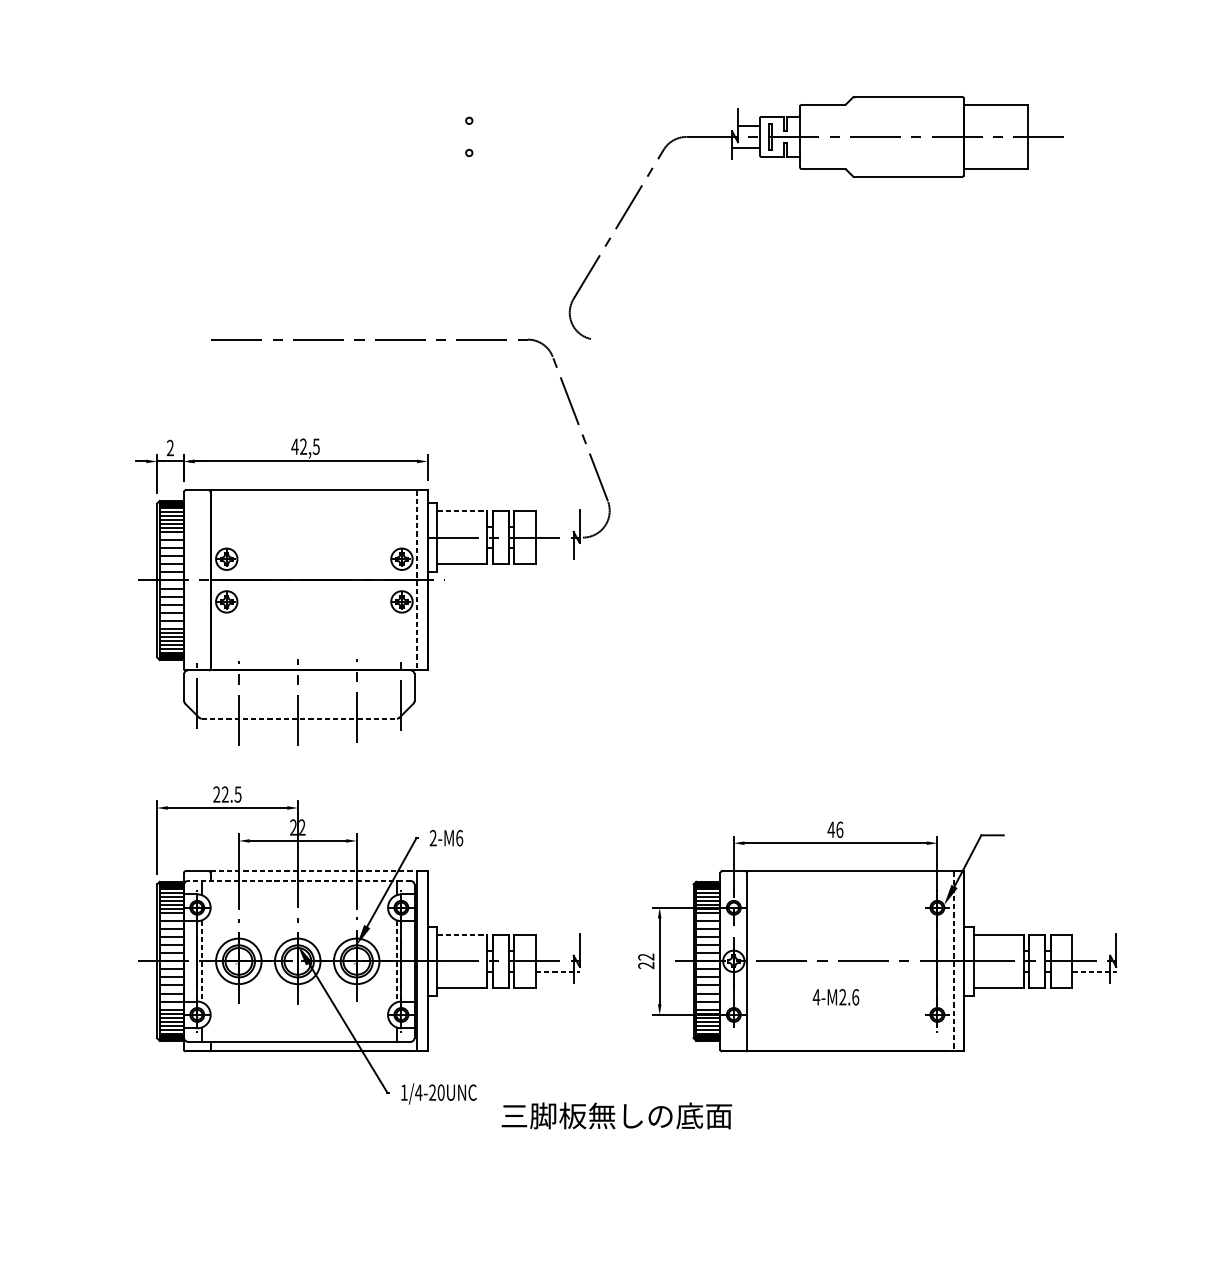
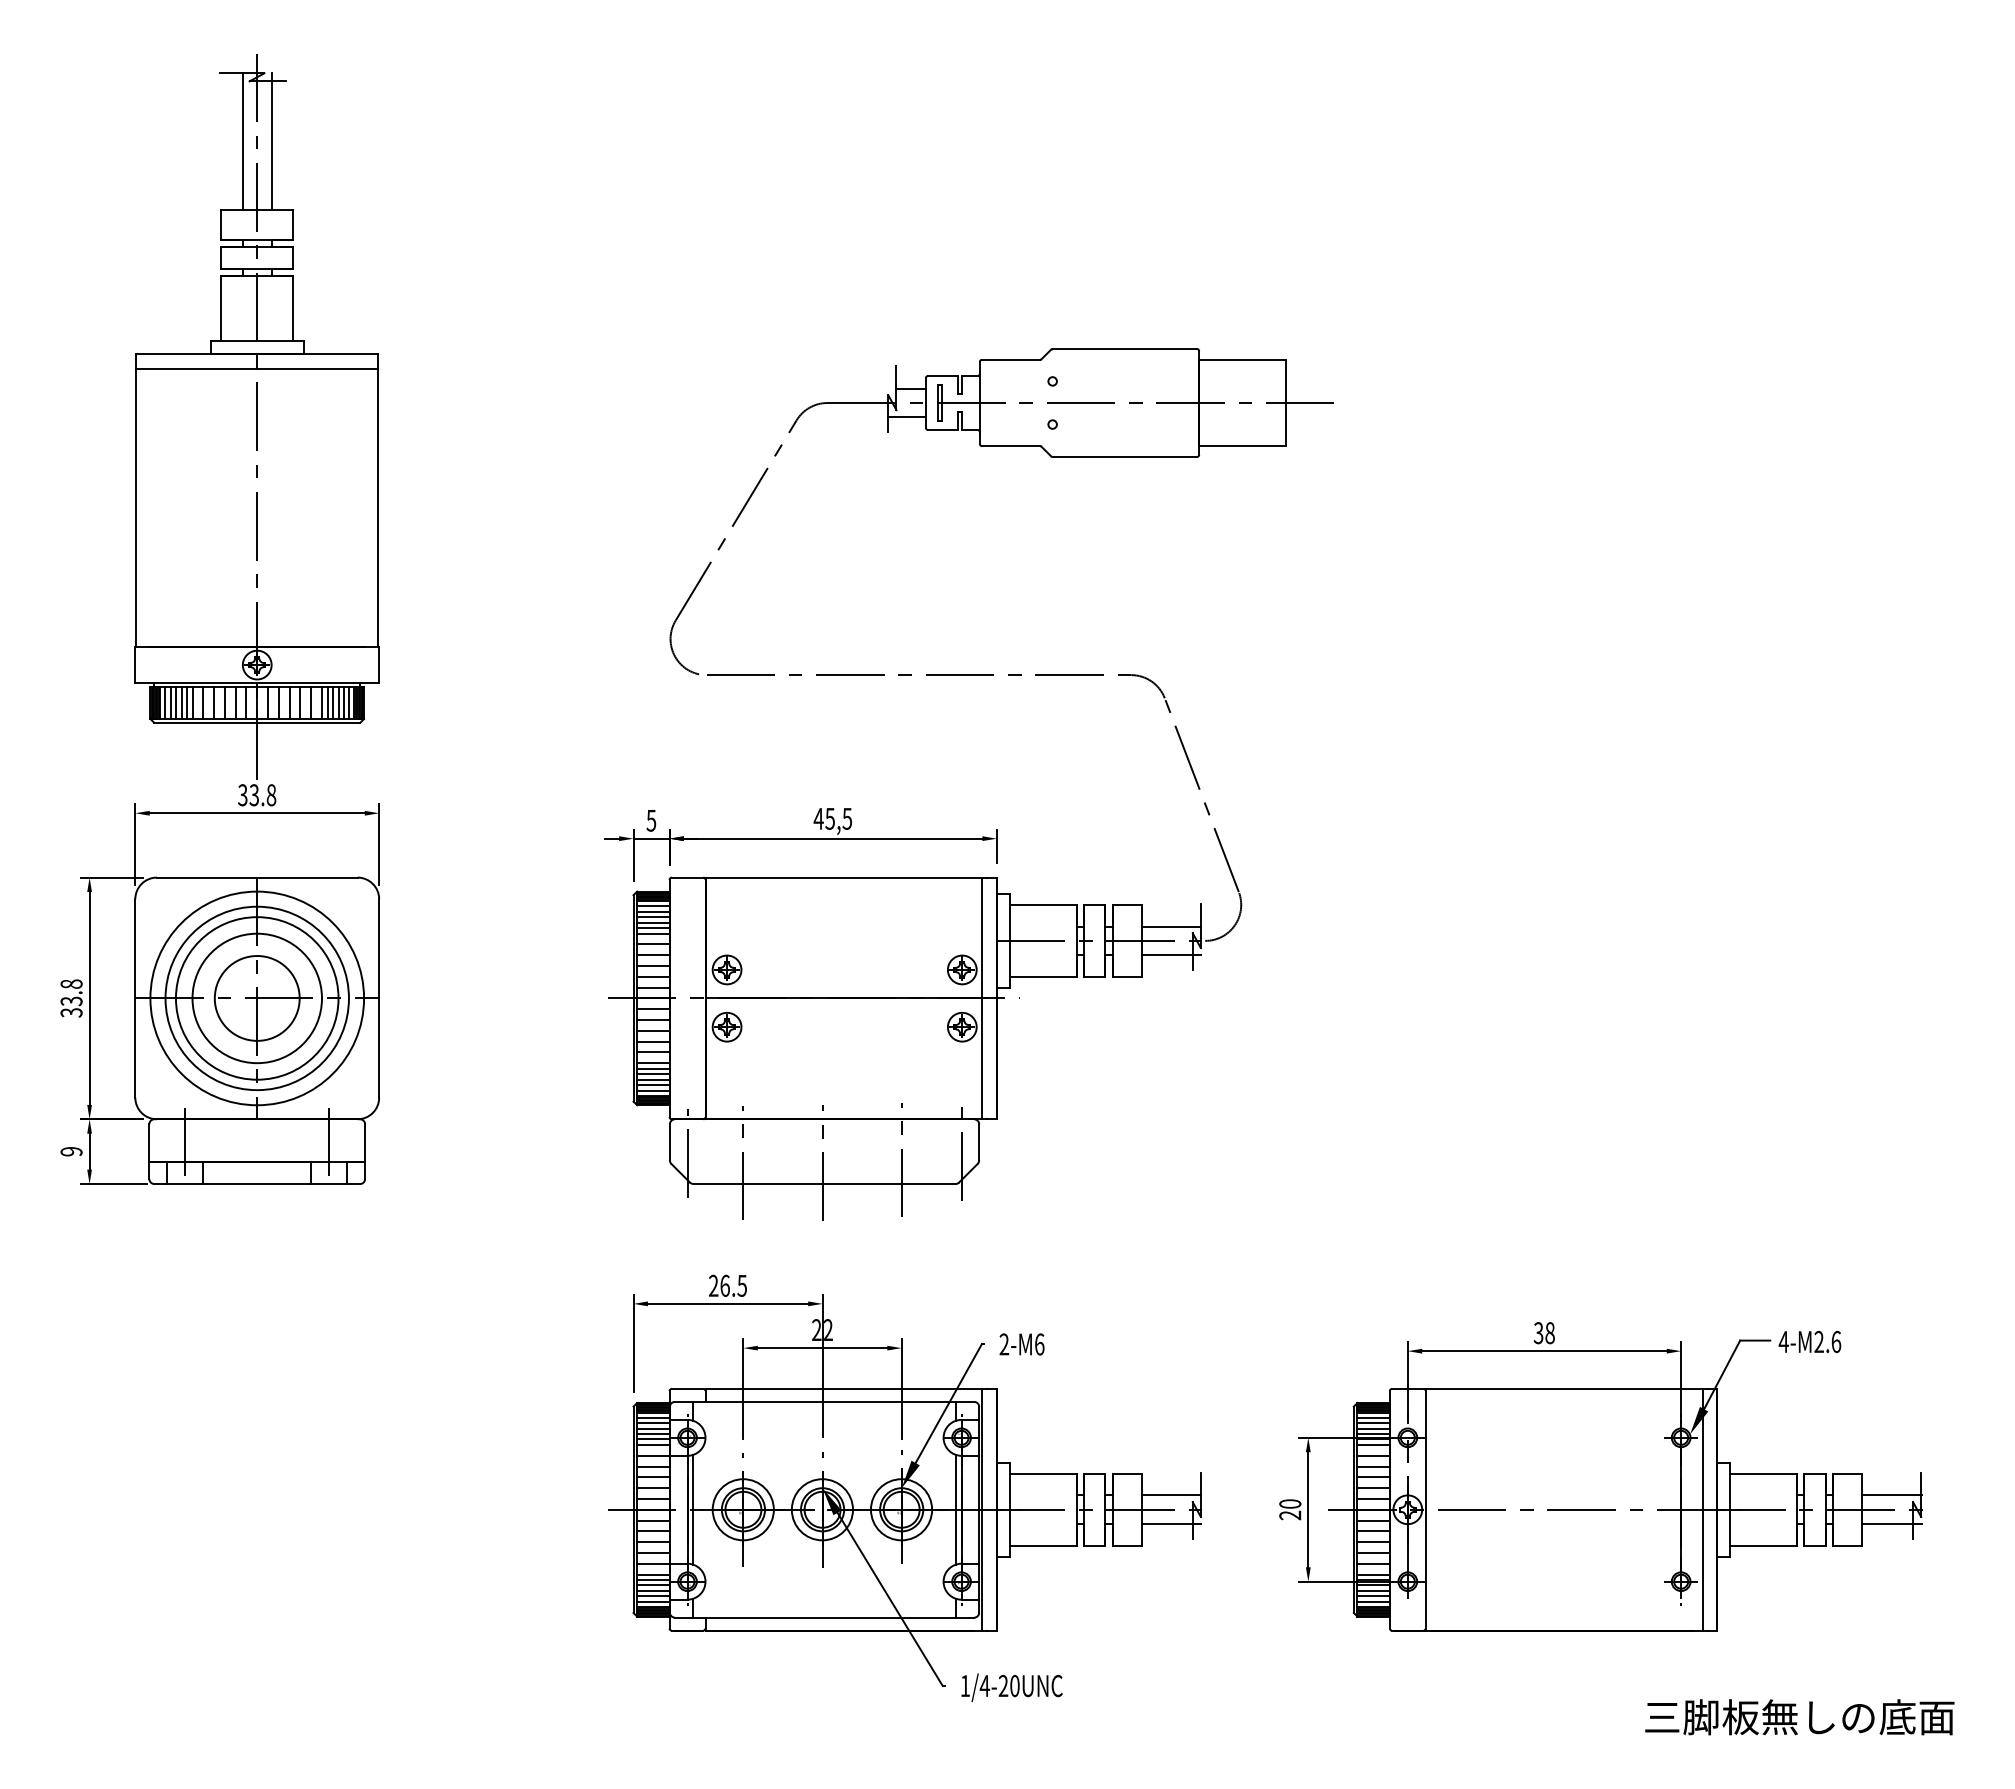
part: (816, 169) -> (1001, 446), moved
text: (303, 446) -> (829, 818), 42,5 -> 45,5
text: (170, 447) -> (651, 820), 2 -> 5
line: (462, 510) -> (1043, 904), dashed -> solid
line: (557, 526) -> (1171, 926), added
line: (557, 548) -> (1171, 955), added
line: (417, 580) -> (982, 998), dashed -> solid
line: (299, 719) -> (824, 1184), dashed -> solid
text: (224, 794) -> (724, 1285), 22.5 -> 26.5
text: (834, 830) -> (1543, 1333), 46 -> 38
line: (315, 871) -> (846, 1388), dashed -> solid
line: (299, 880) -> (824, 1401), dashed -> solid
line: (462, 934) -> (1043, 1473), dashed -> solid
line: (557, 950) -> (1171, 1495), added
line: (1094, 950) -> (1891, 1495), added
text: (646, 956) -> (1290, 1503), 22 -> 20
line: (201, 961) -> (693, 1509), dashed -> solid
line: (396, 961) -> (955, 1509), dashed -> solid
line: (953, 961) -> (1702, 1509), dashed -> solid
line: (557, 972) -> (1171, 1524), dashed -> solid
line: (1094, 972) -> (1892, 1524), dashed -> solid
text: (835, 996) -> (1809, 1341), moved
text: (616, 1116) -> (1799, 1717), moved

